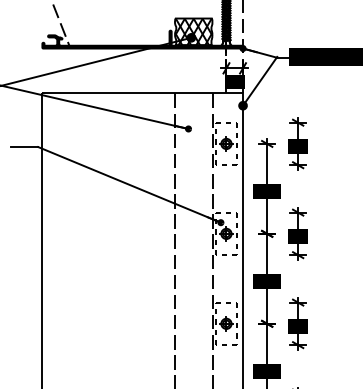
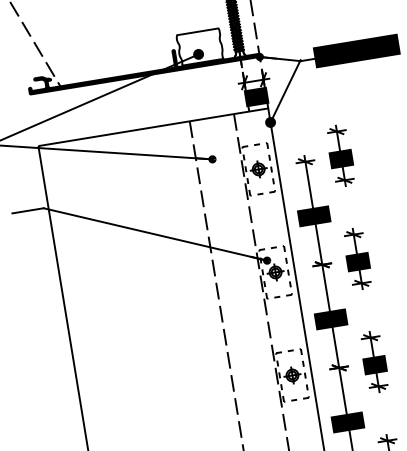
hatch: (193, 31) -> (199, 46), removed

